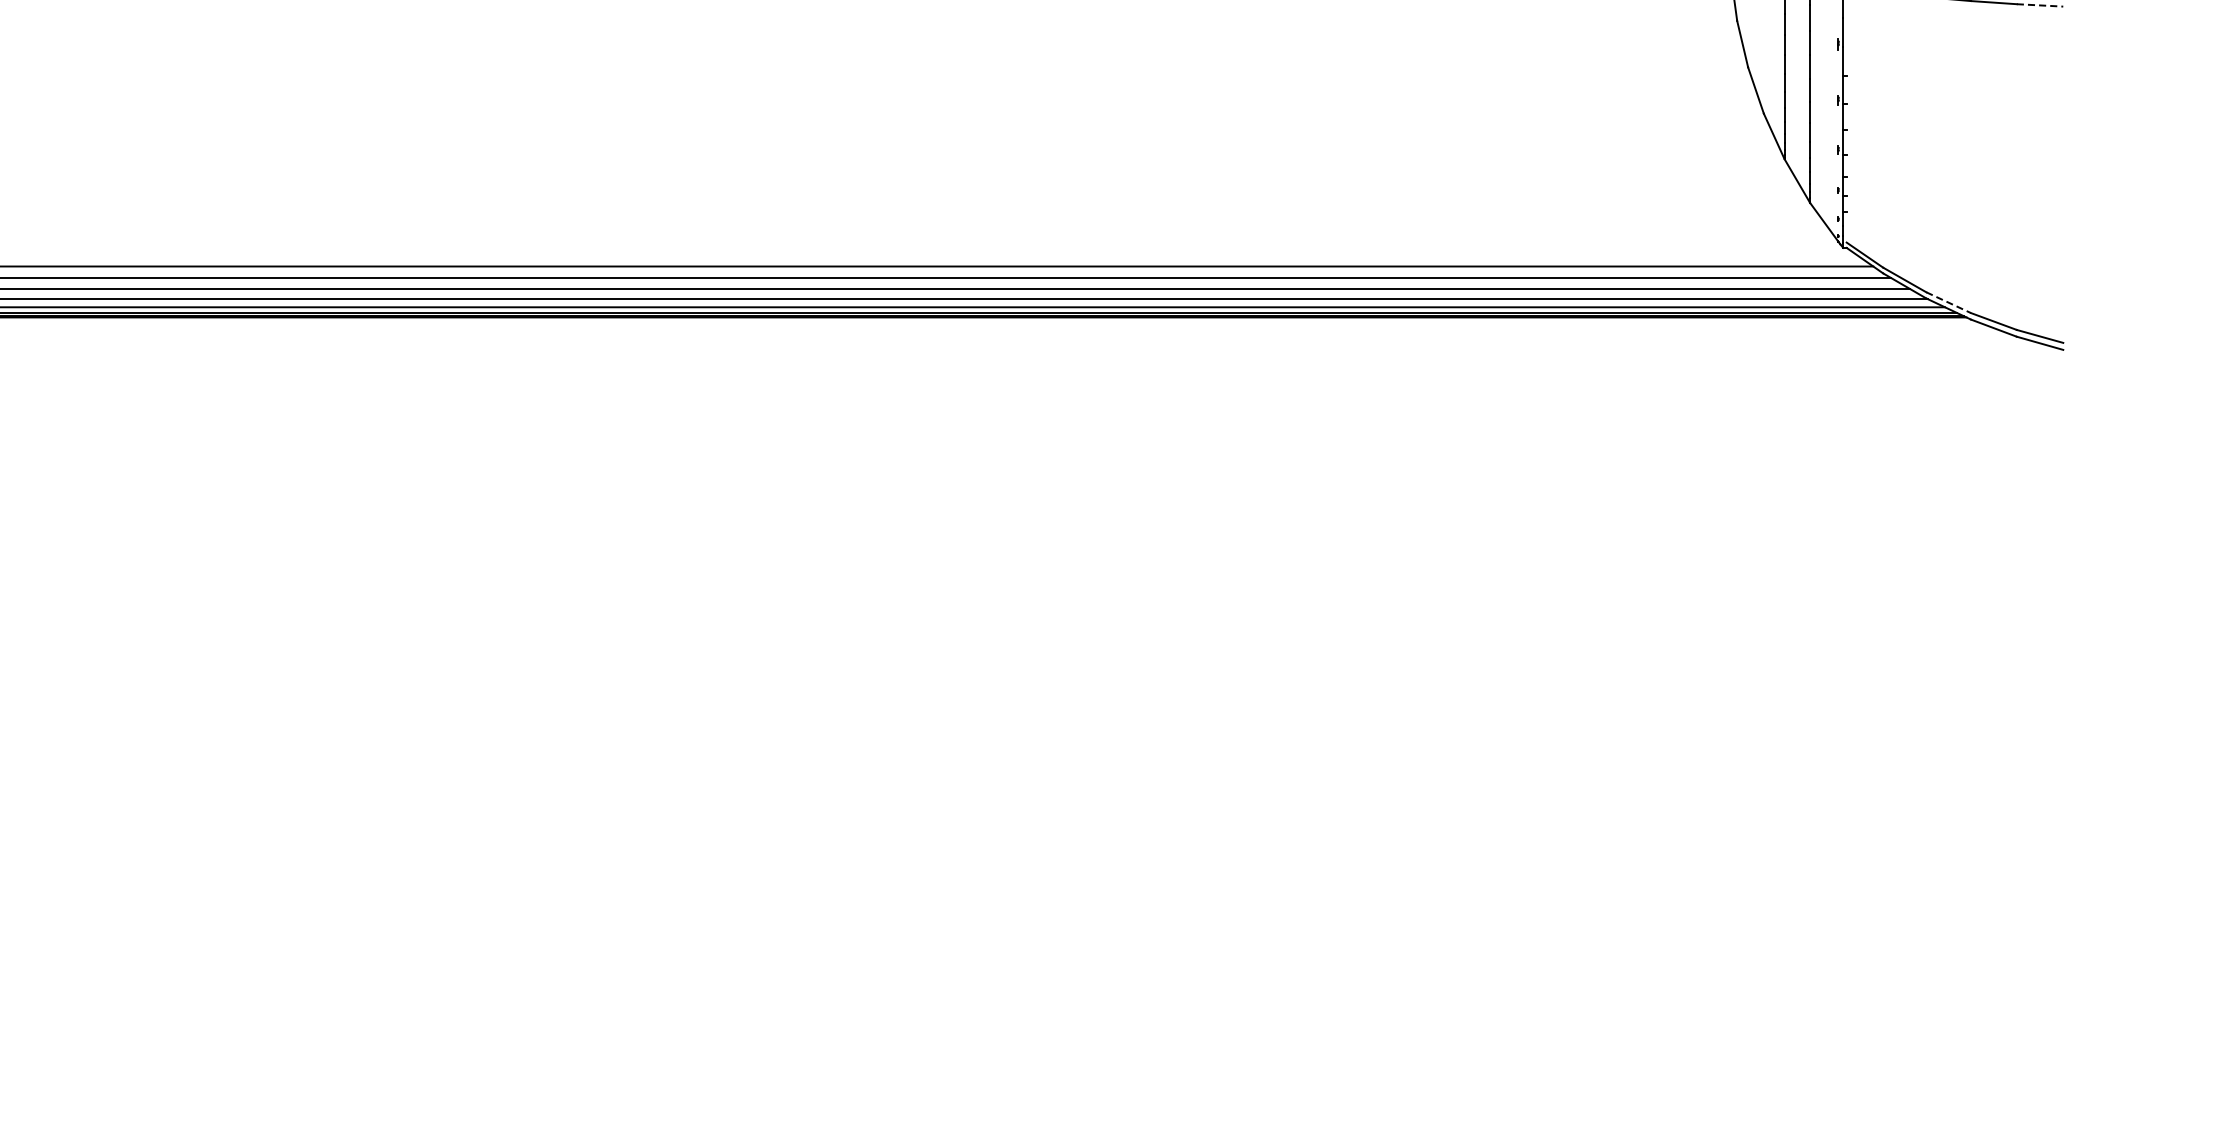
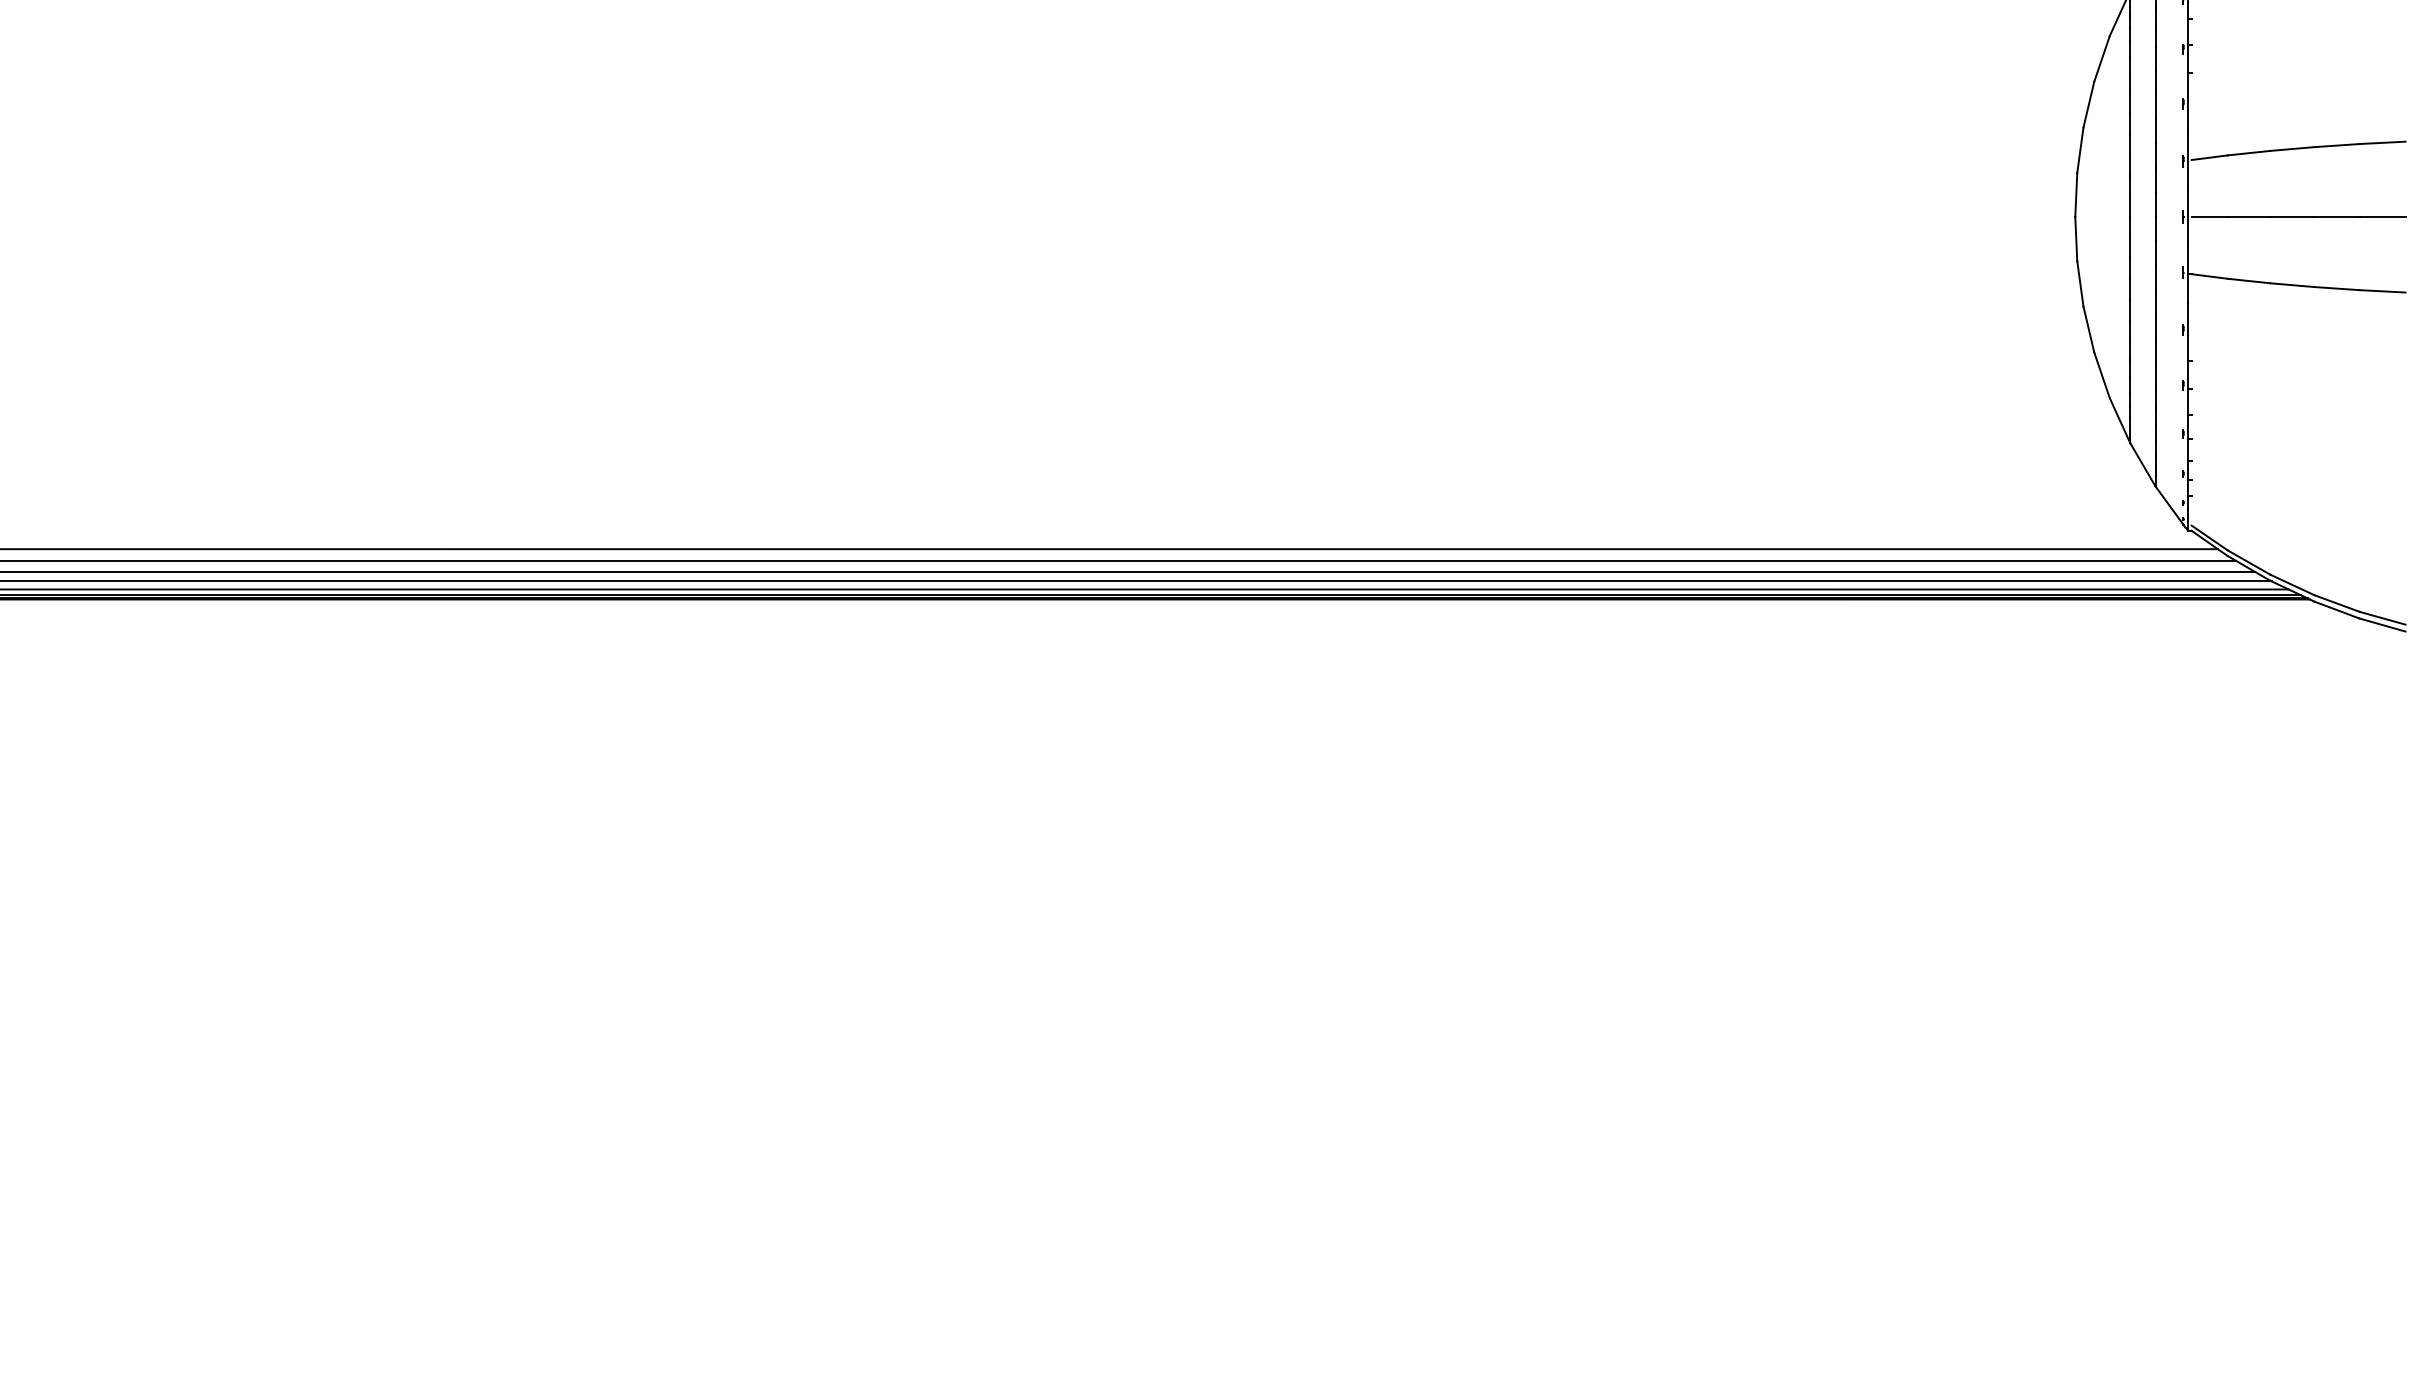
line: (2039, 5) -> (2382, 291), dashed -> solid
line: (1948, 303) -> (2292, 585), dashed -> solid

